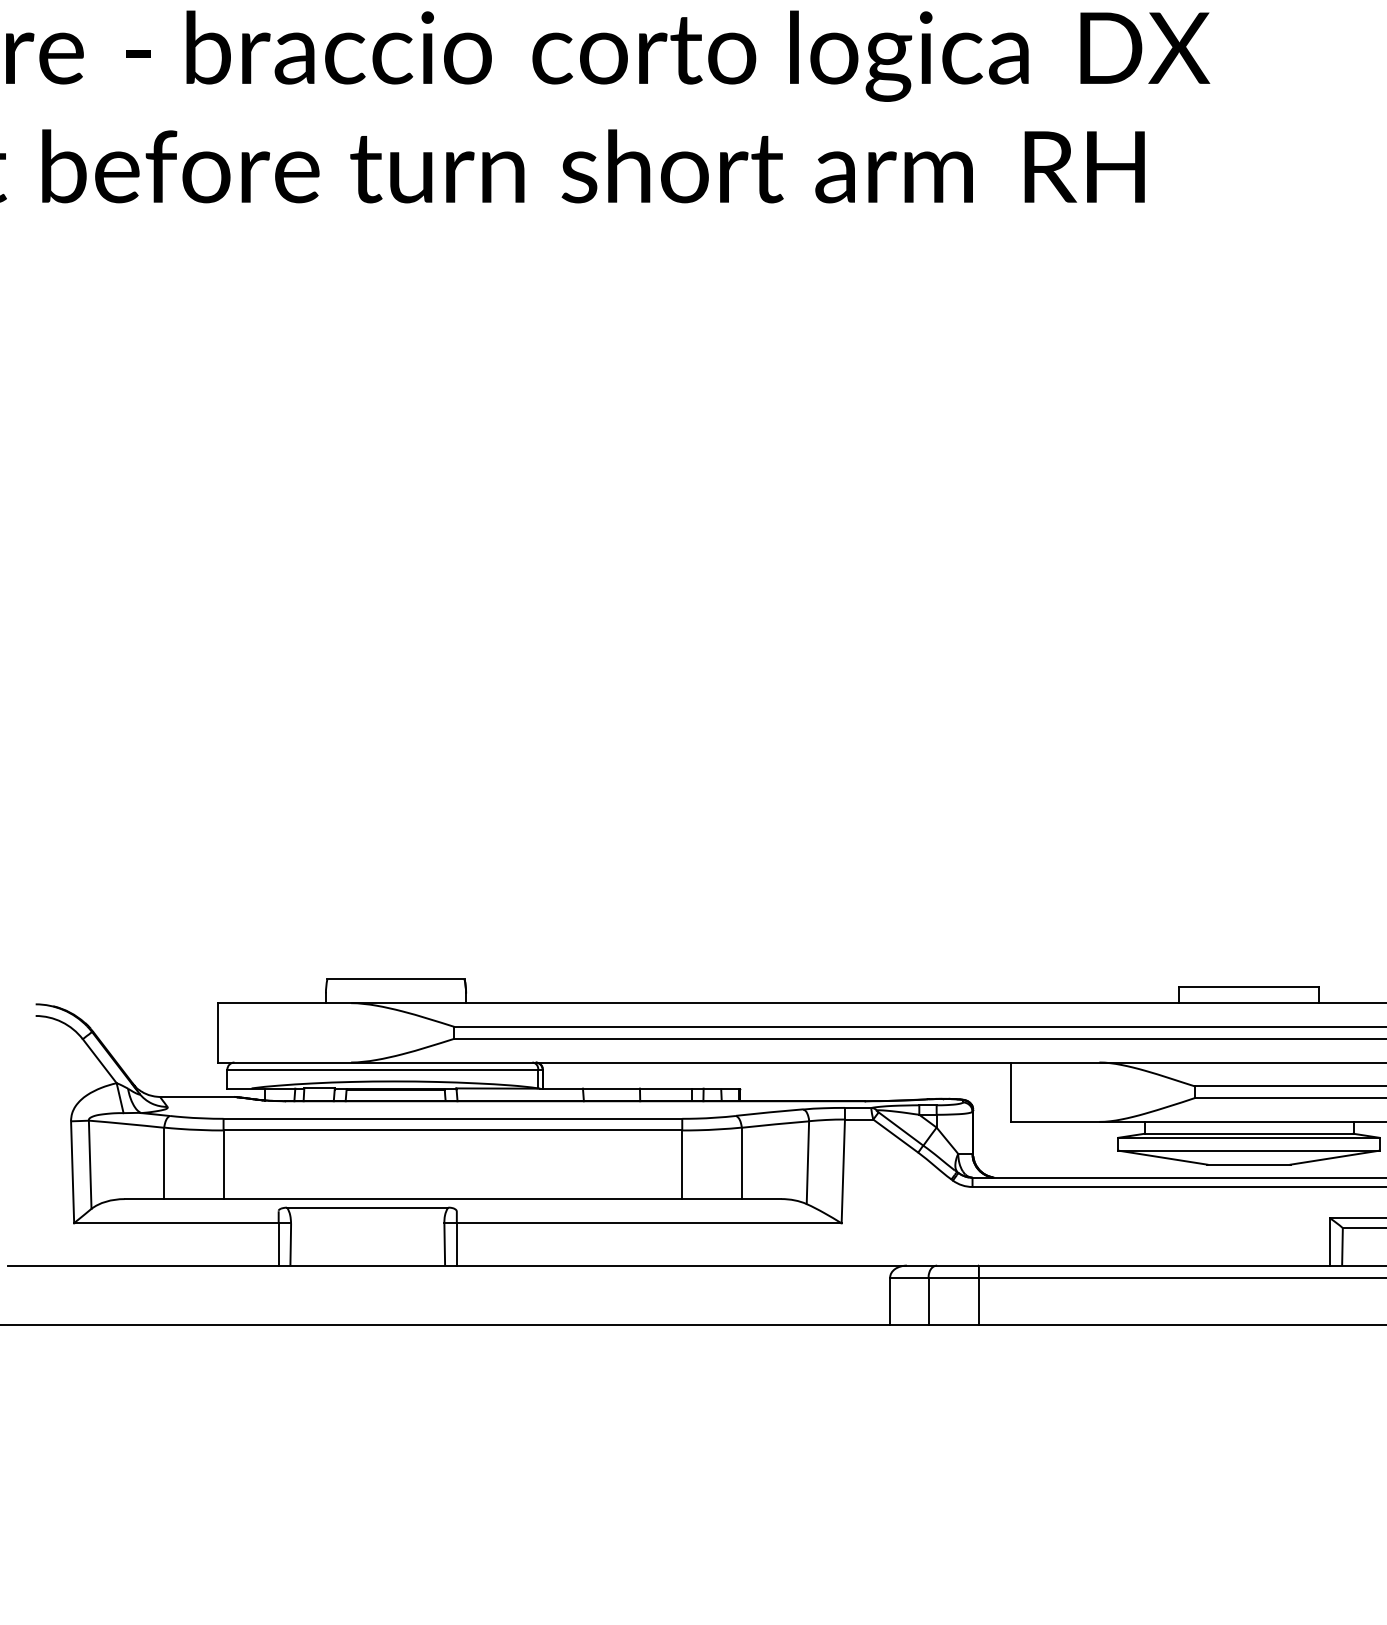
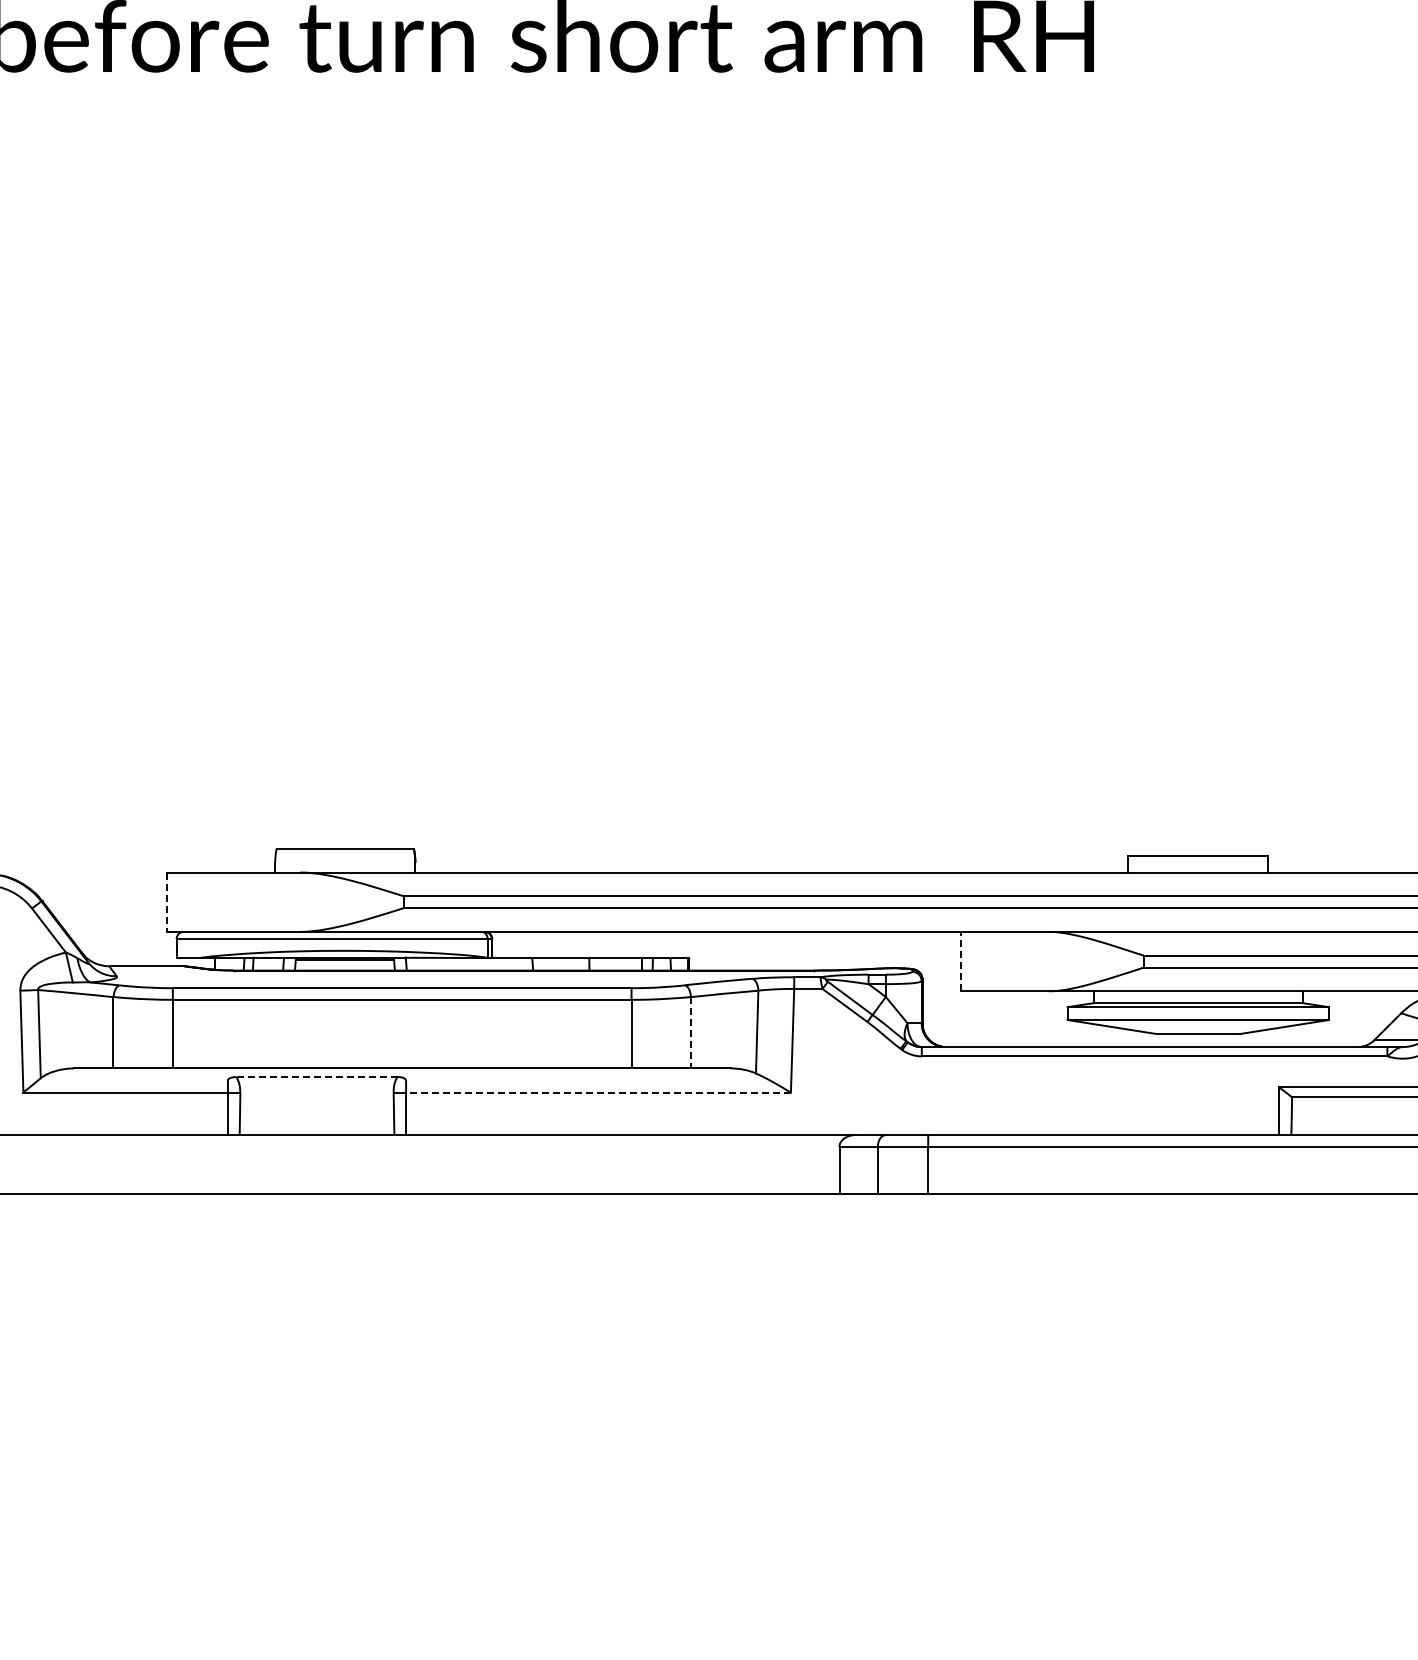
line: (218, 1033) -> (167, 902), solid -> dashed
line: (1011, 1092) -> (960, 961), solid -> dashed
line: (742, 1163) -> (691, 1032), solid -> dashed
line: (367, 1208) -> (316, 1077), solid -> dashed
line: (649, 1223) -> (598, 1092), solid -> dashed

